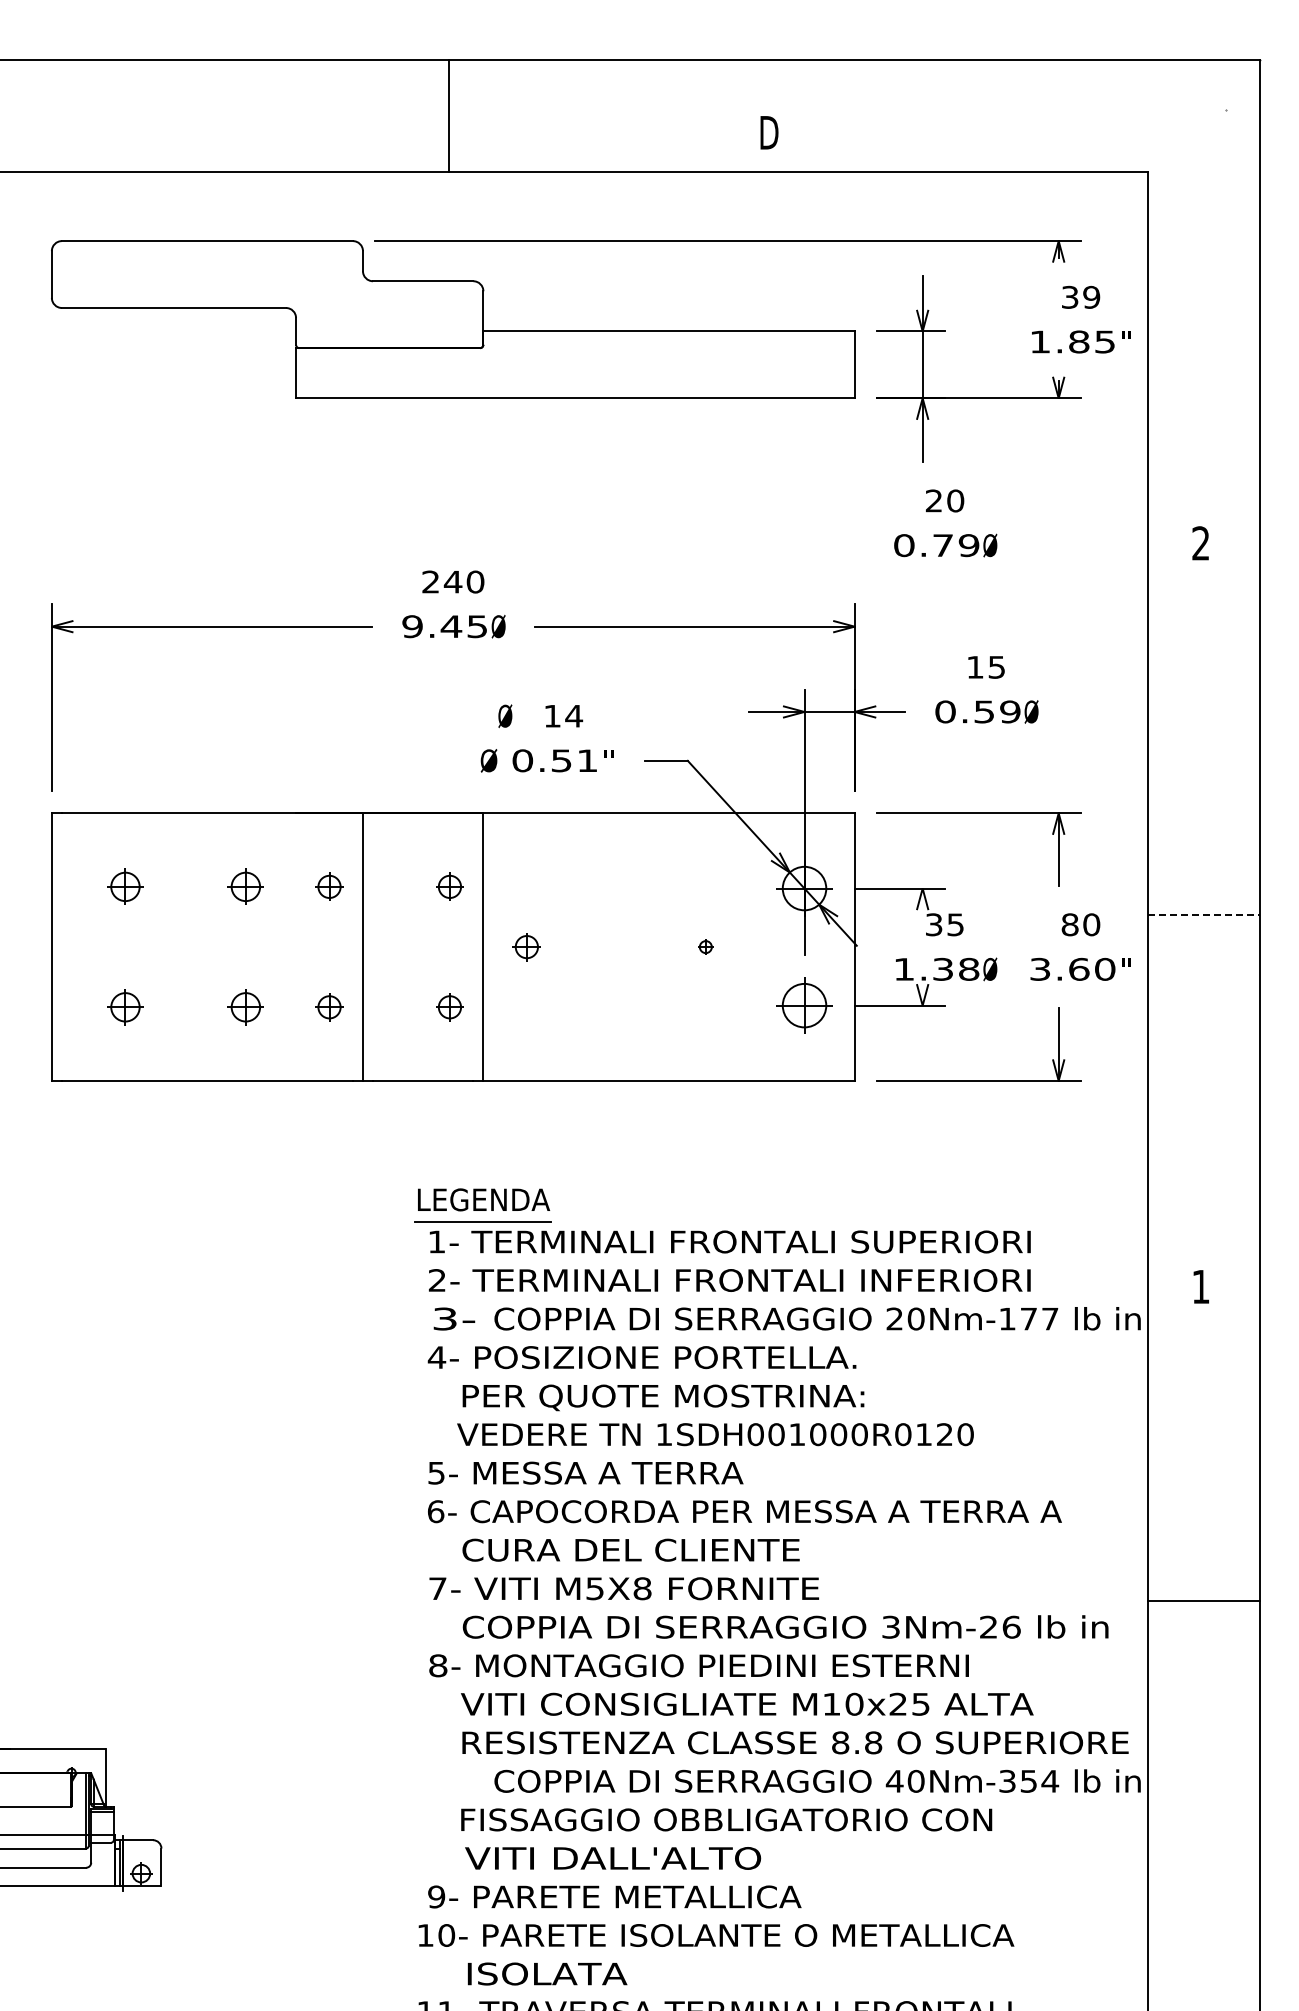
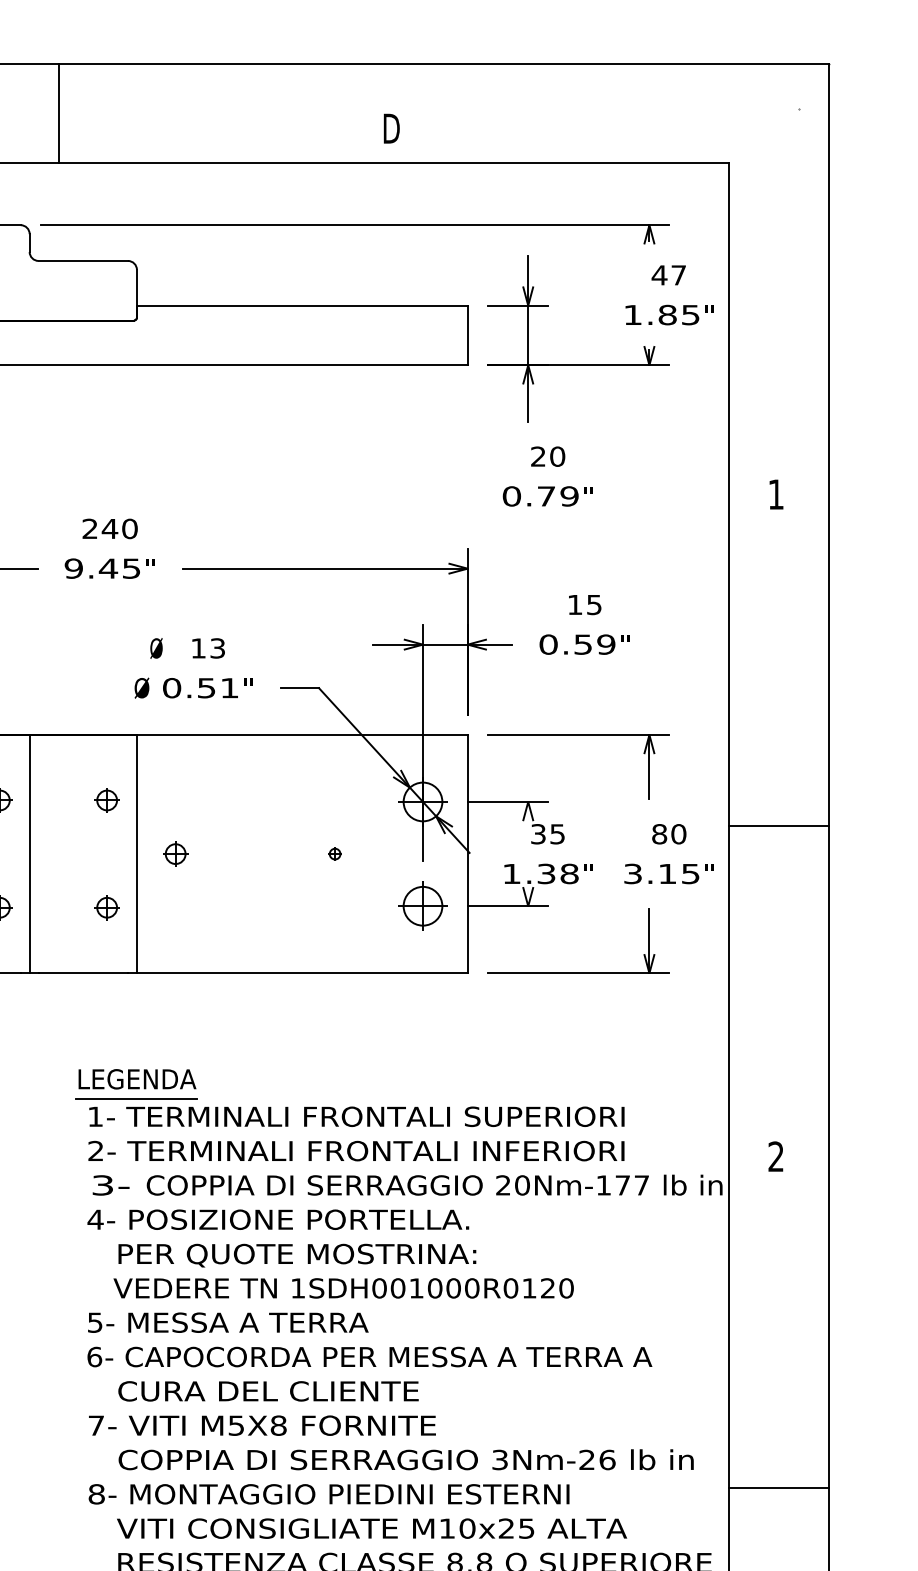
line: (448, 115) -> (58, 113), moved
text: (1080, 296) -> (668, 274), 39 -> 47
text: (1200, 543) -> (775, 494), 2 -> 1
text: (990, 545) -> (588, 496), Ø -> "
text: (498, 626) -> (150, 568), Ø -> "
text: (1031, 711) -> (625, 644), Ø -> "
text: (574, 715) -> (218, 647), 14 -> 13
line: (1204, 915) -> (779, 825), dashed -> solid
text: (1092, 968) -> (679, 873), 3.60 -> 3.15
text: (990, 969) -> (588, 874), Ø -> "
text: (1200, 1286) -> (775, 1156), 1 -> 2
line: (1203, 1600) -> (778, 1487), moved

